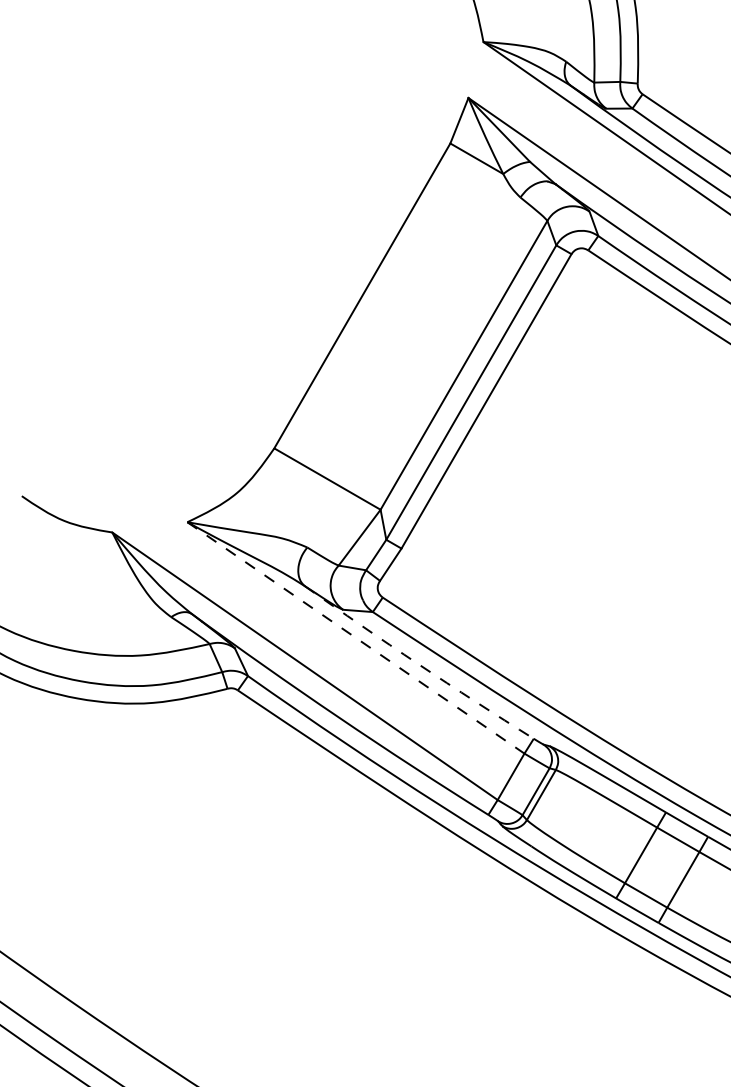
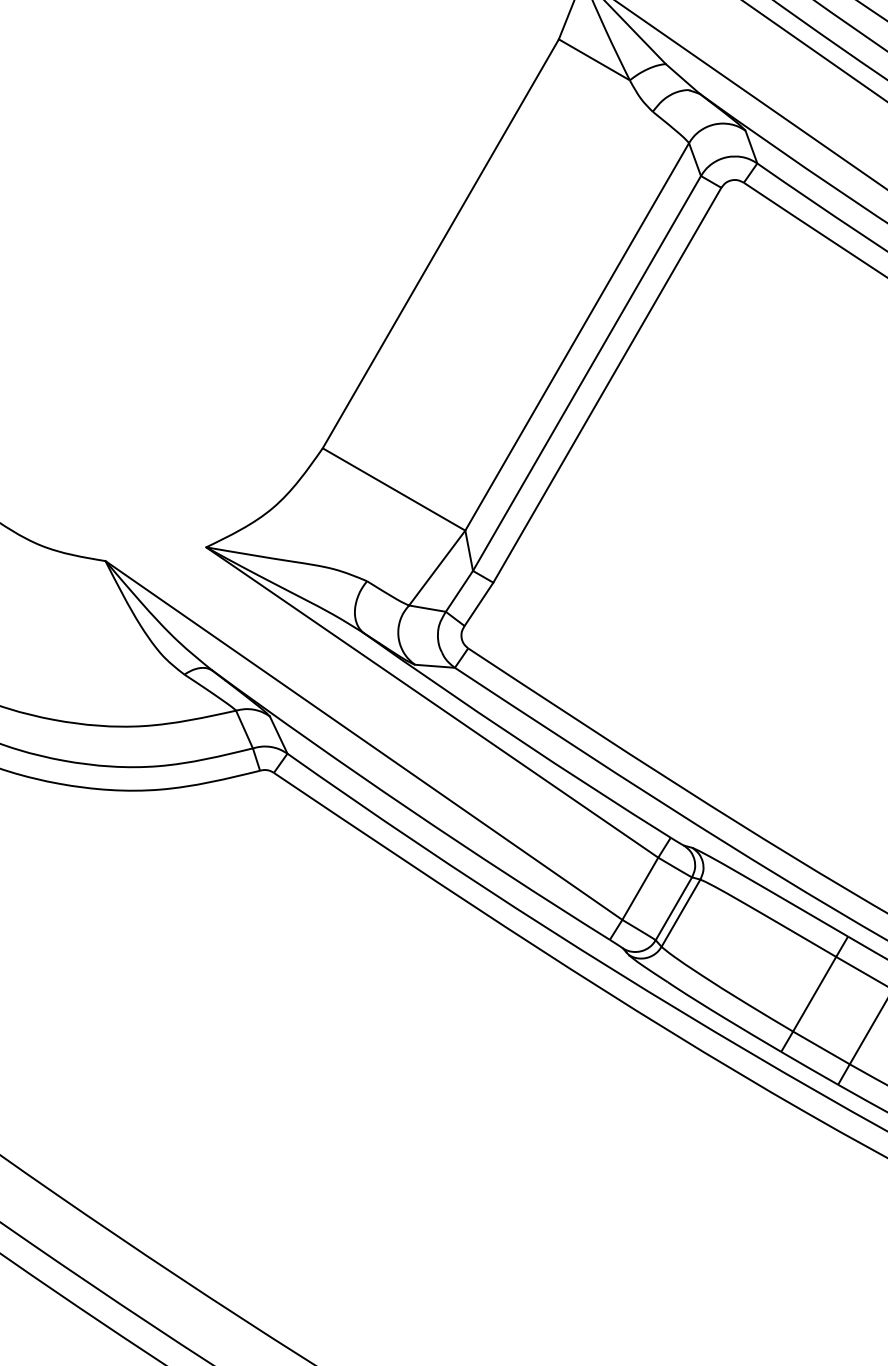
line: (356, 638) -> (432, 703), dashed -> solid
arc: (418, 664) -> (516, 738), dashed -> solid

